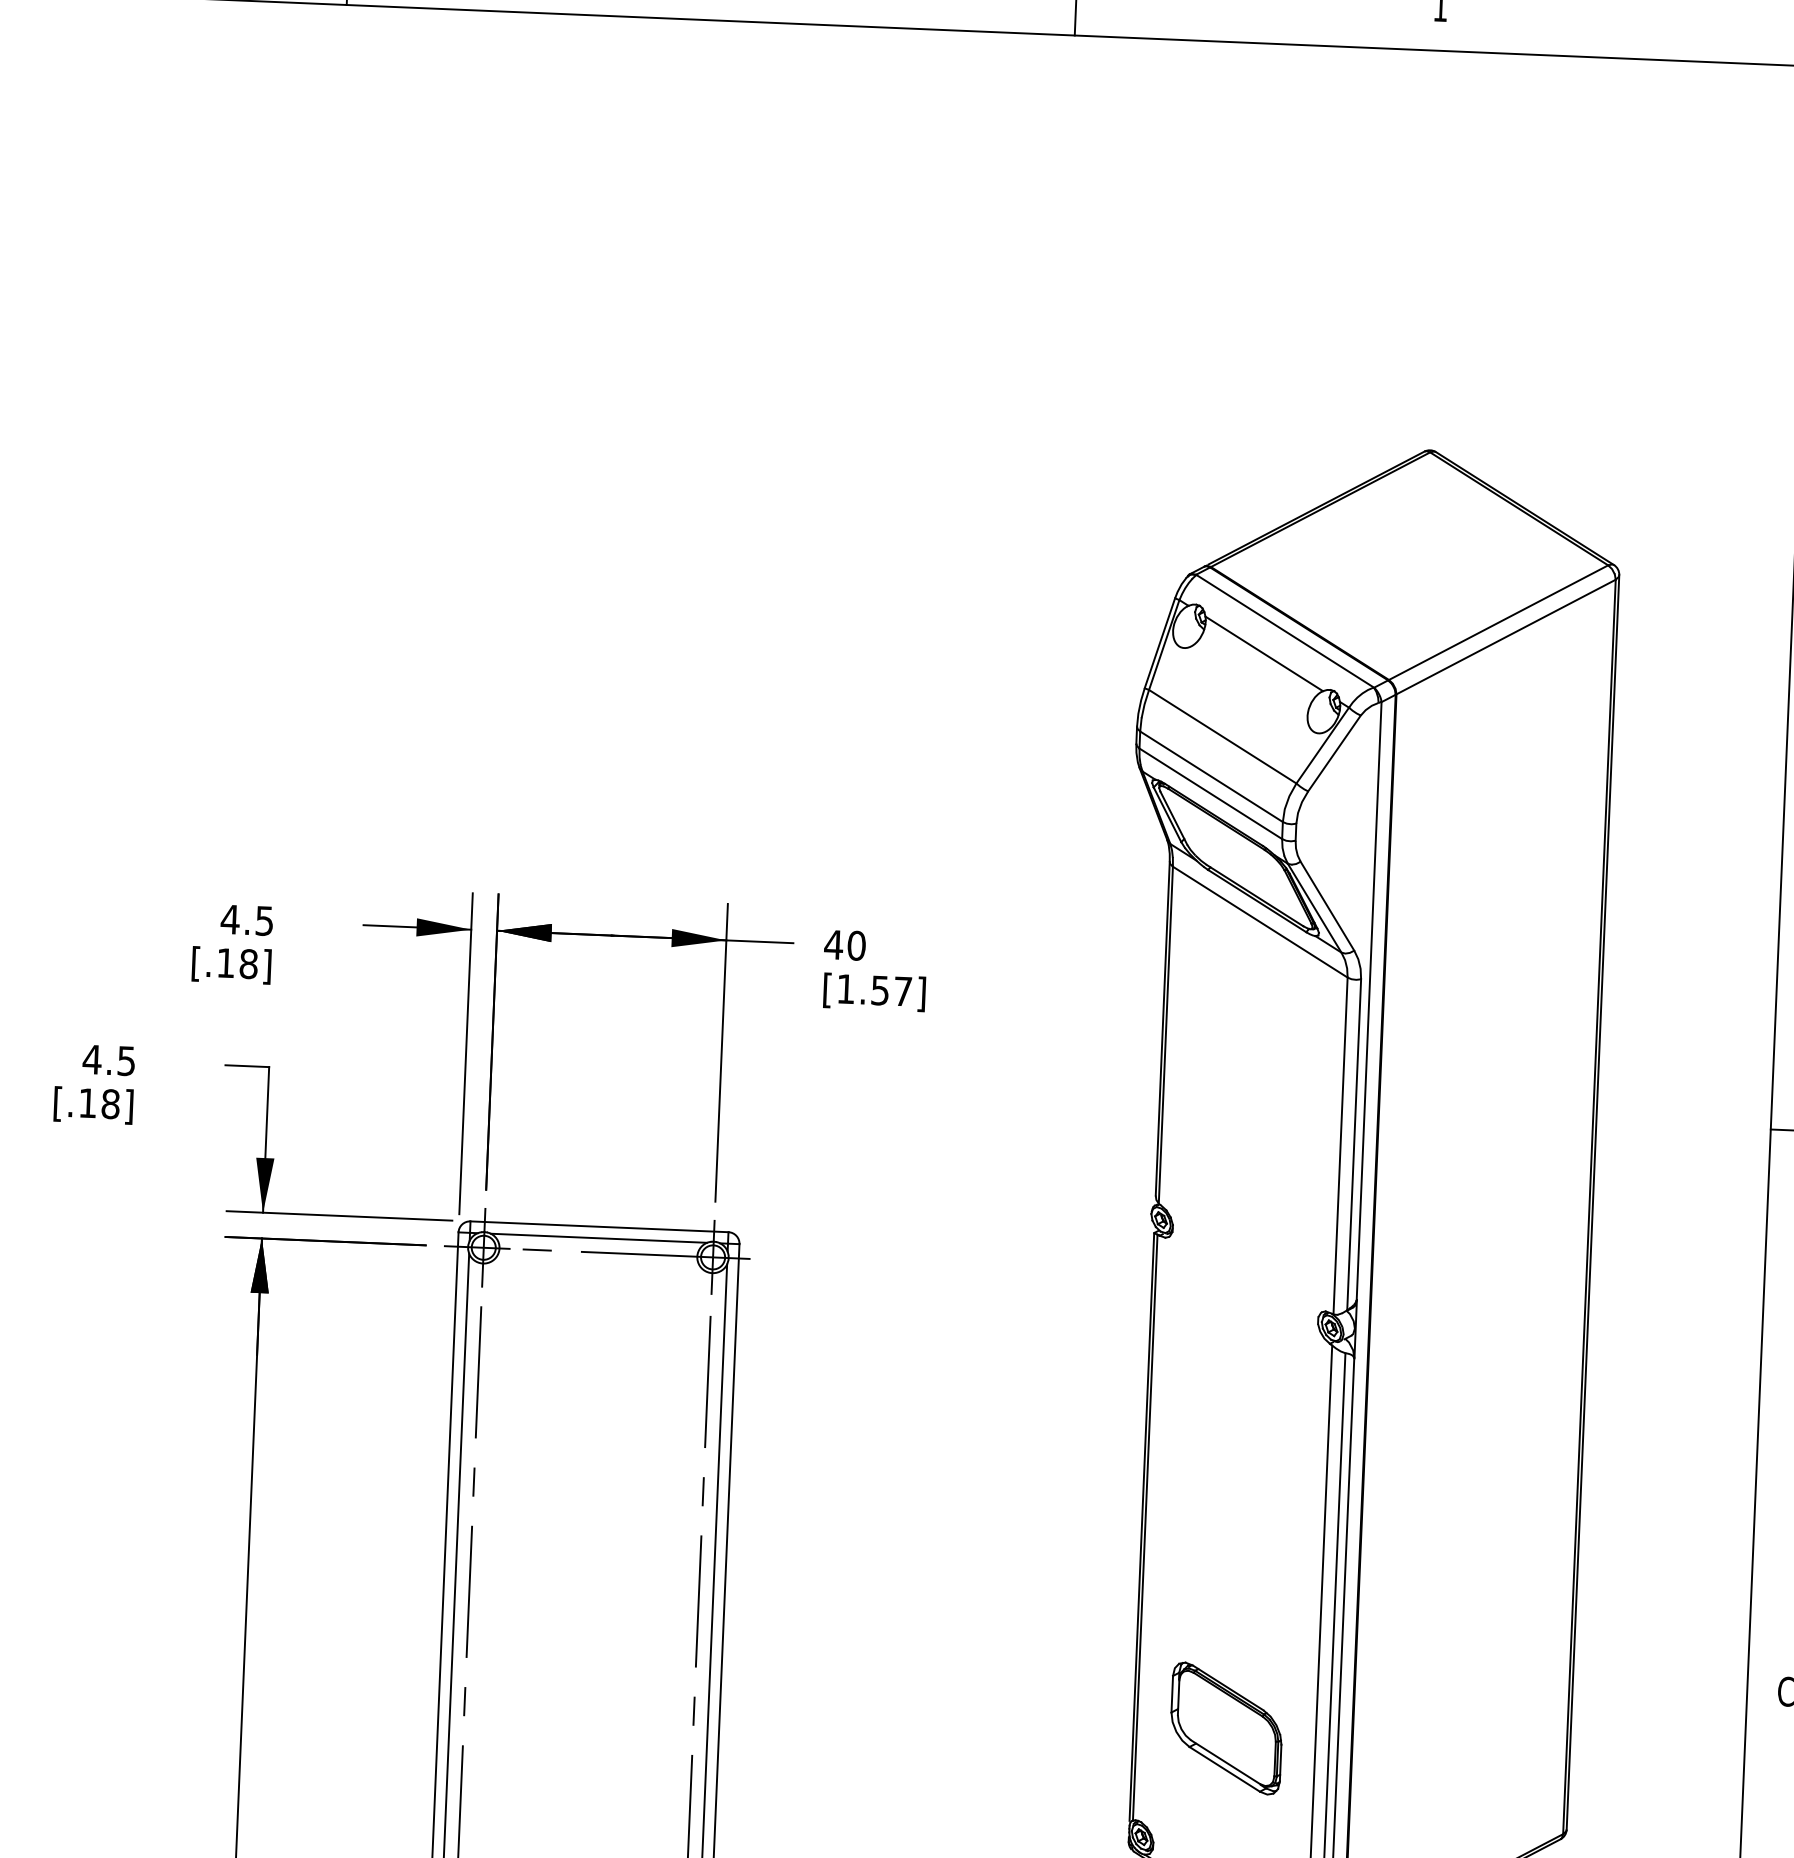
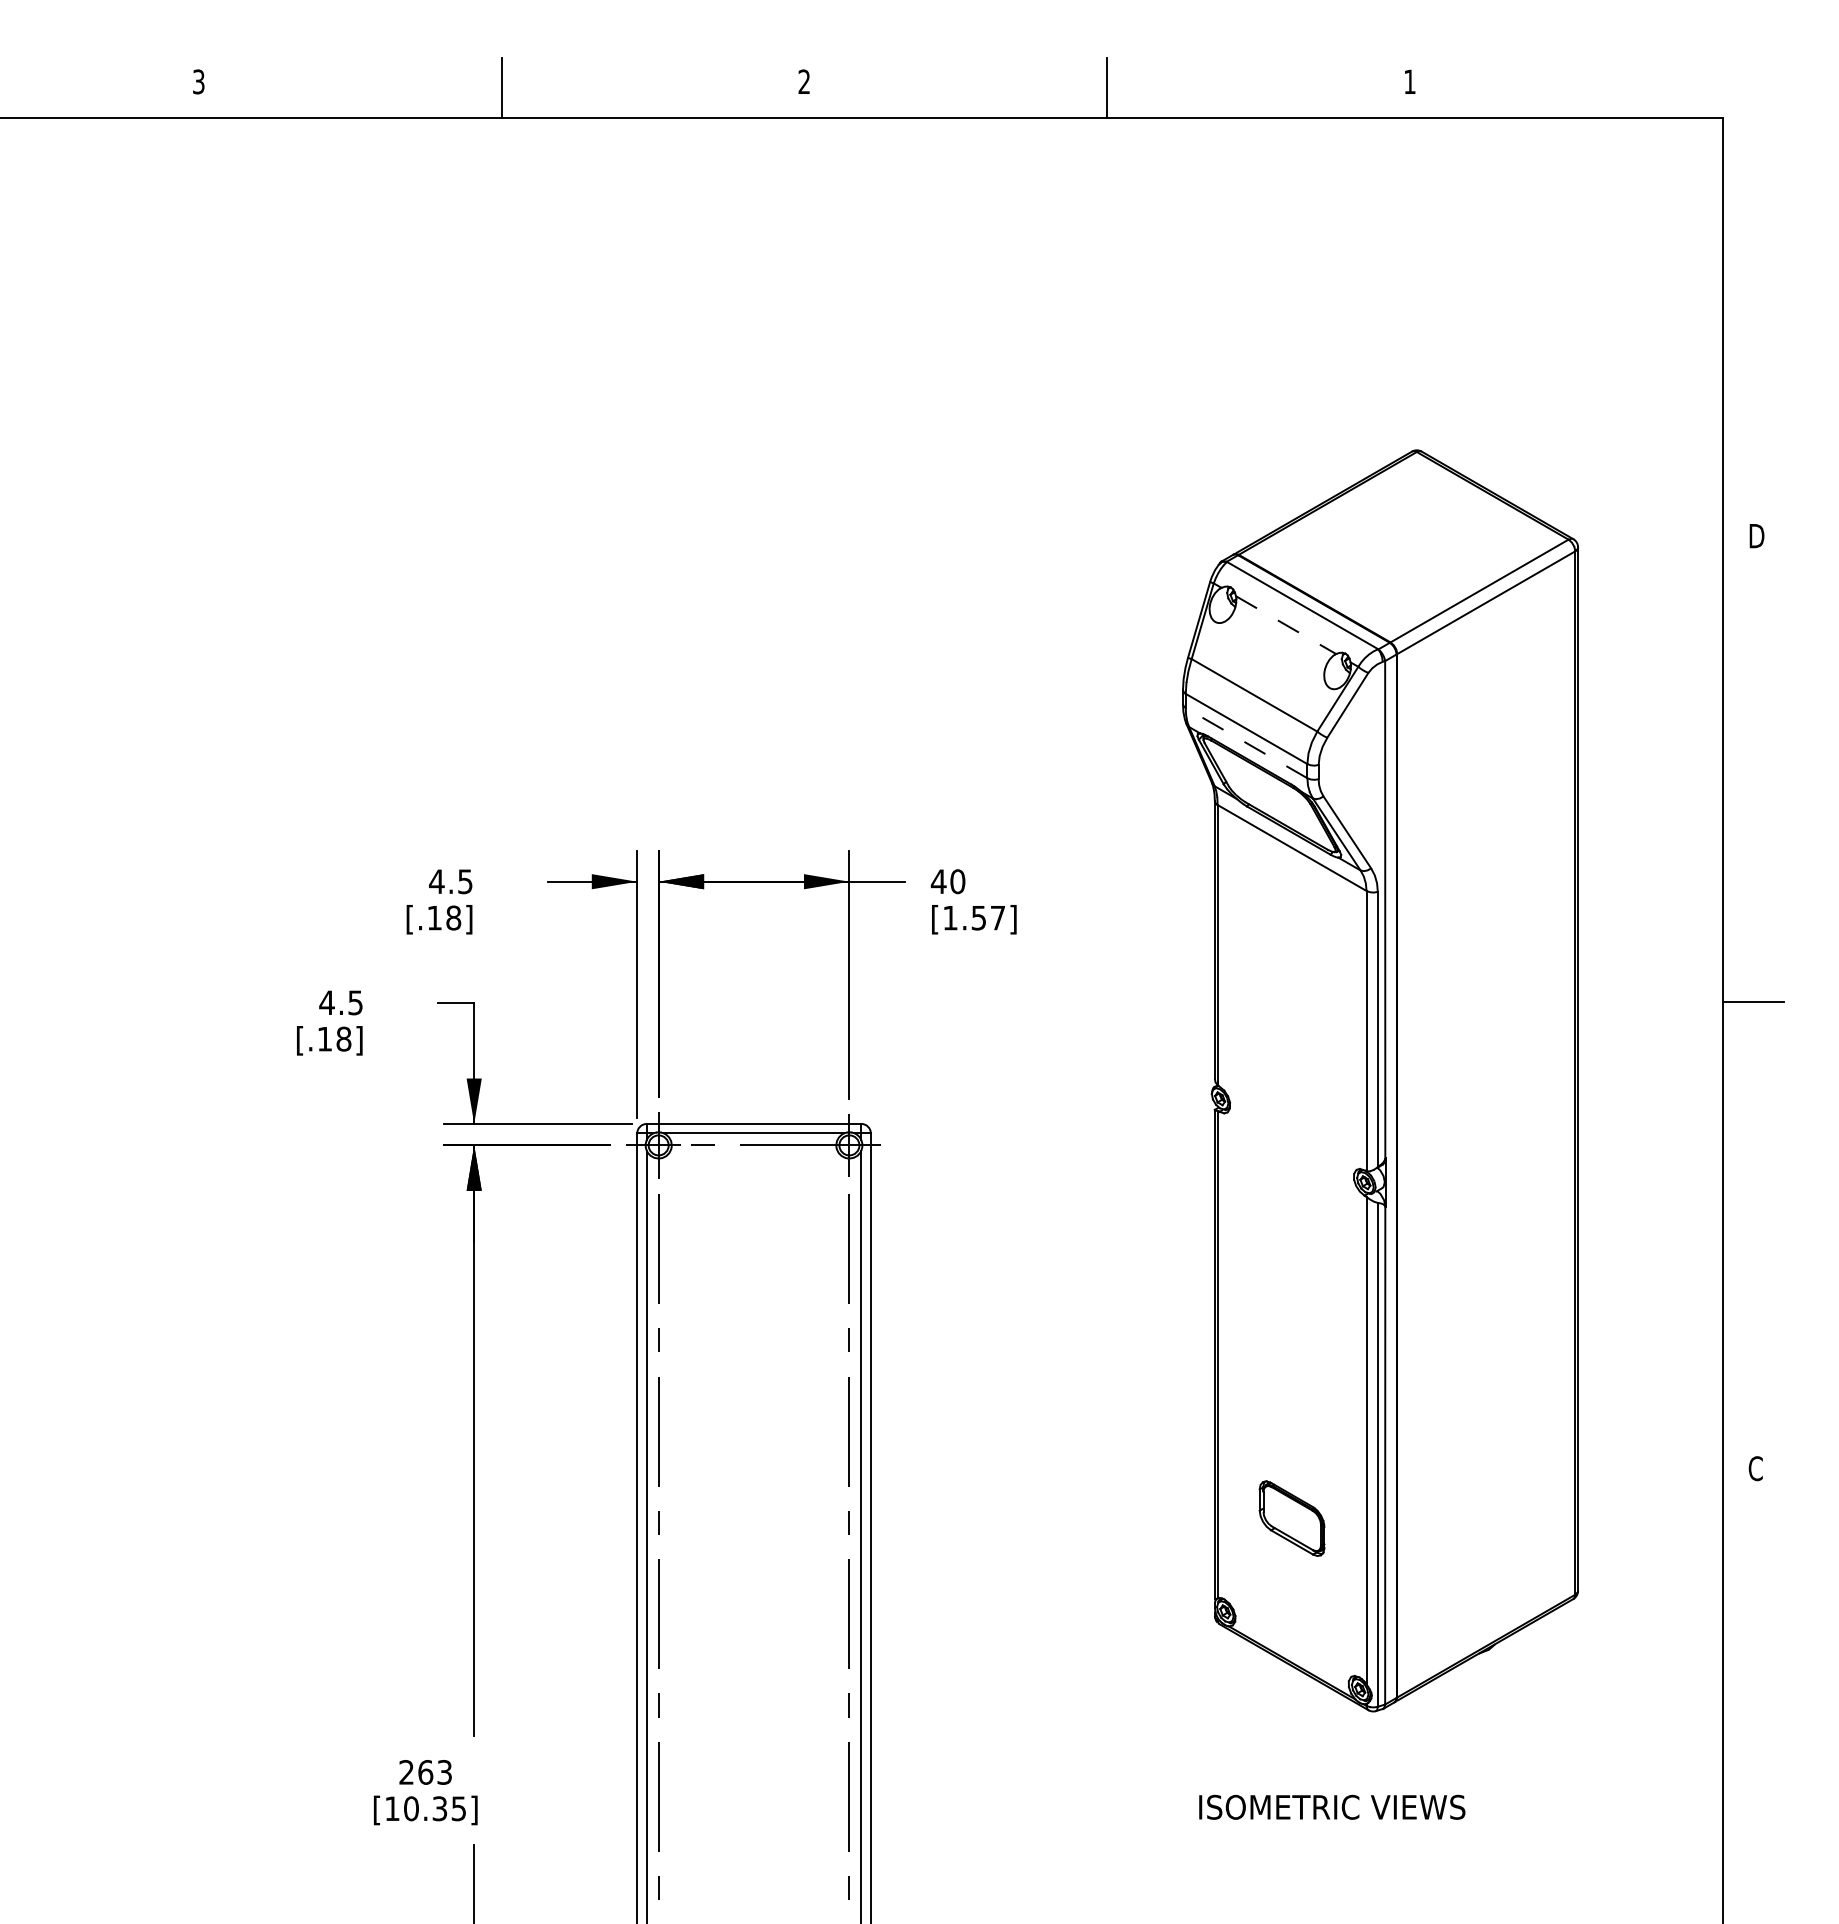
line: (1264, 654) -> (1286, 625), solid -> dashed
line: (1210, 793) -> (1246, 742), solid -> dashed
part: (1225, 1728) -> (1291, 1518), size x0.7

